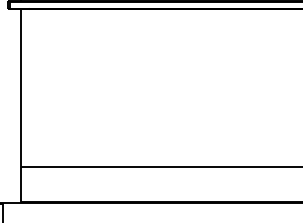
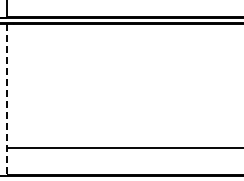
line: (21, 106) -> (7, 100), solid -> dashed

